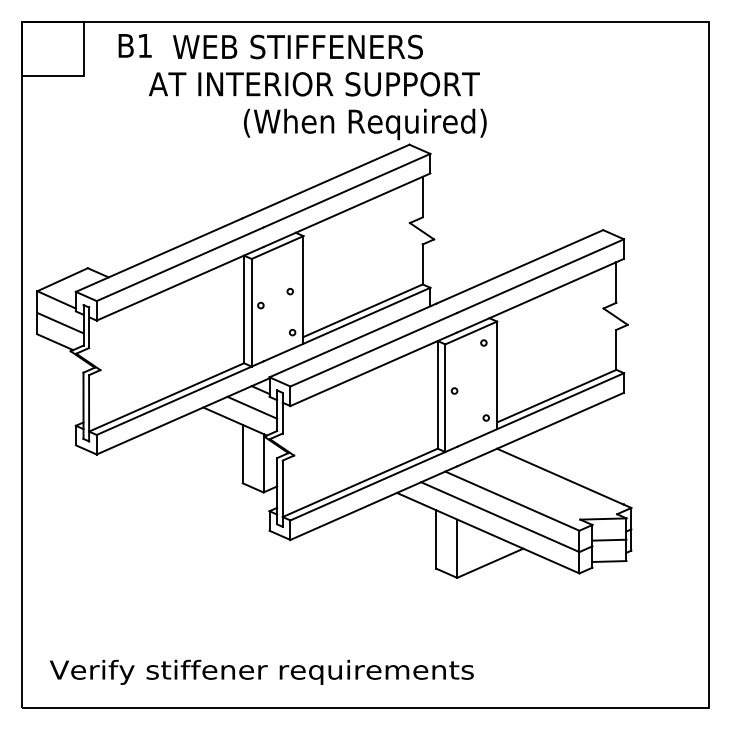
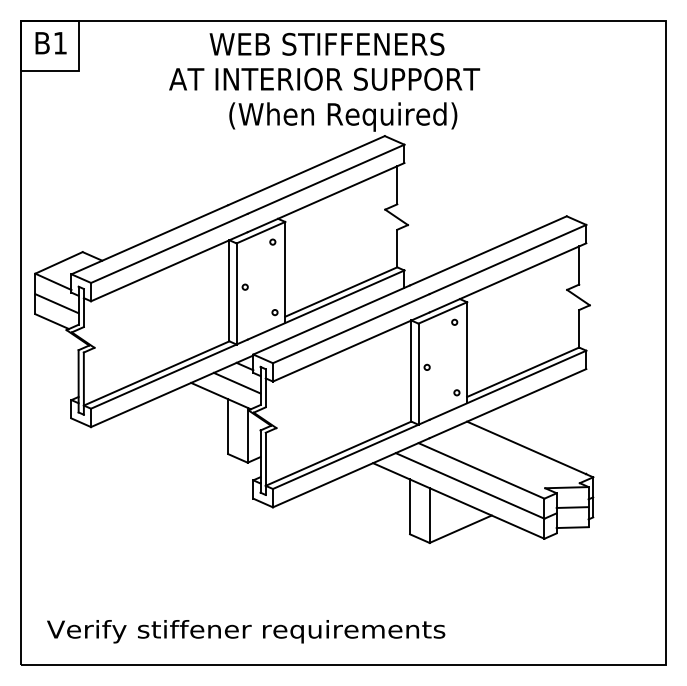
text: (134, 45) -> (50, 42), moved
text: (297, 46) -> (326, 43), moved
text: (314, 84) -> (324, 79), moved
circle: (289, 291) -> (272, 242), moved

